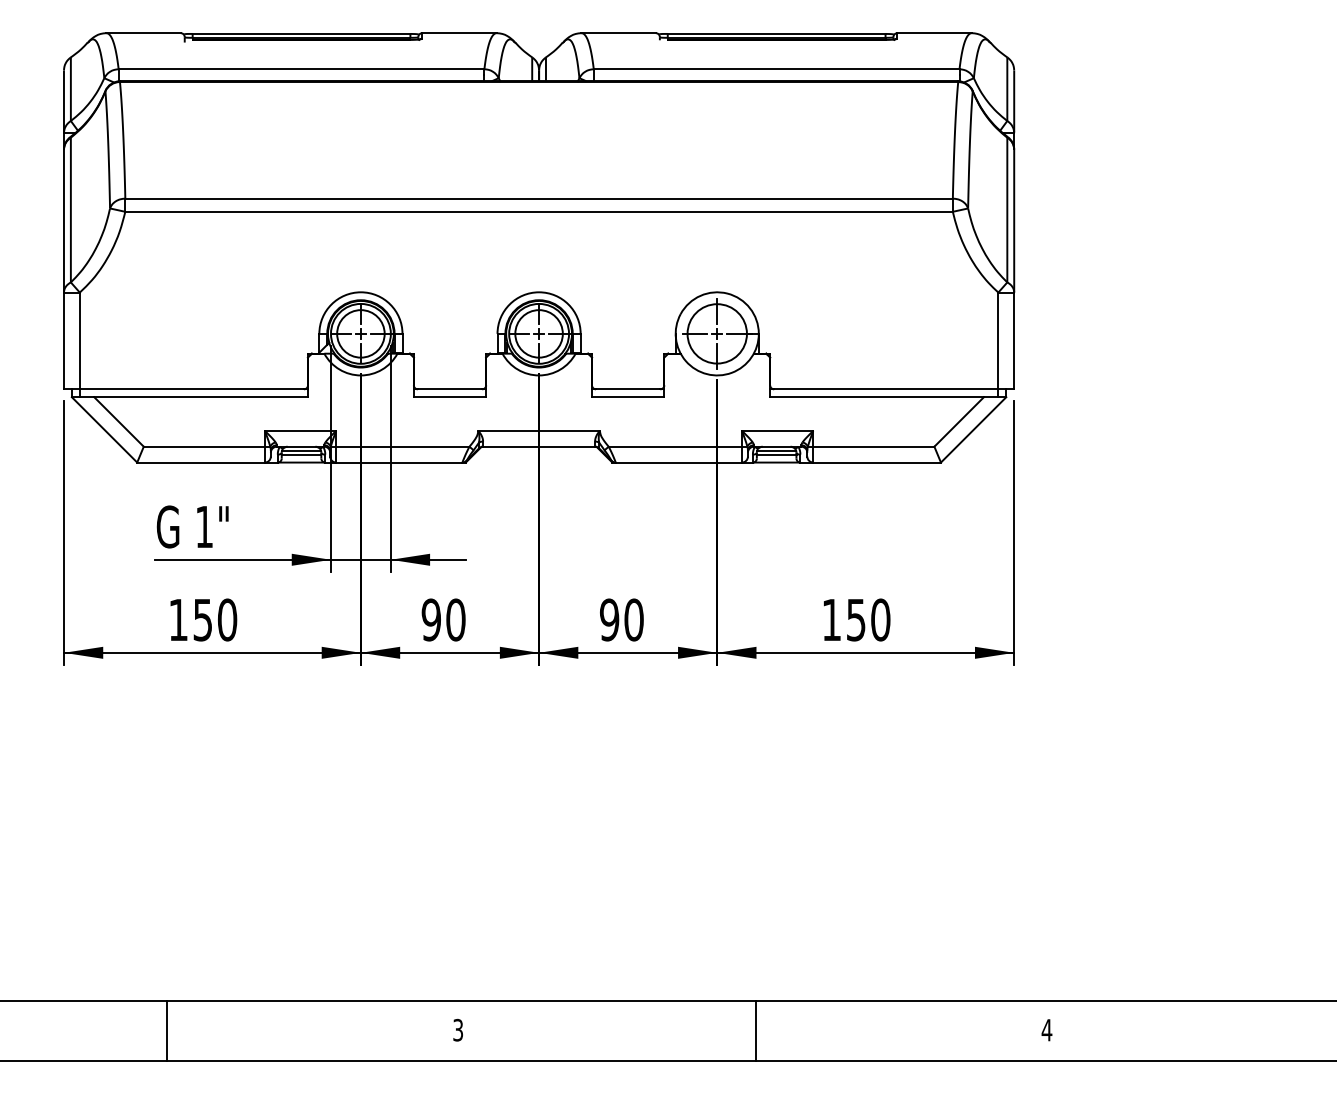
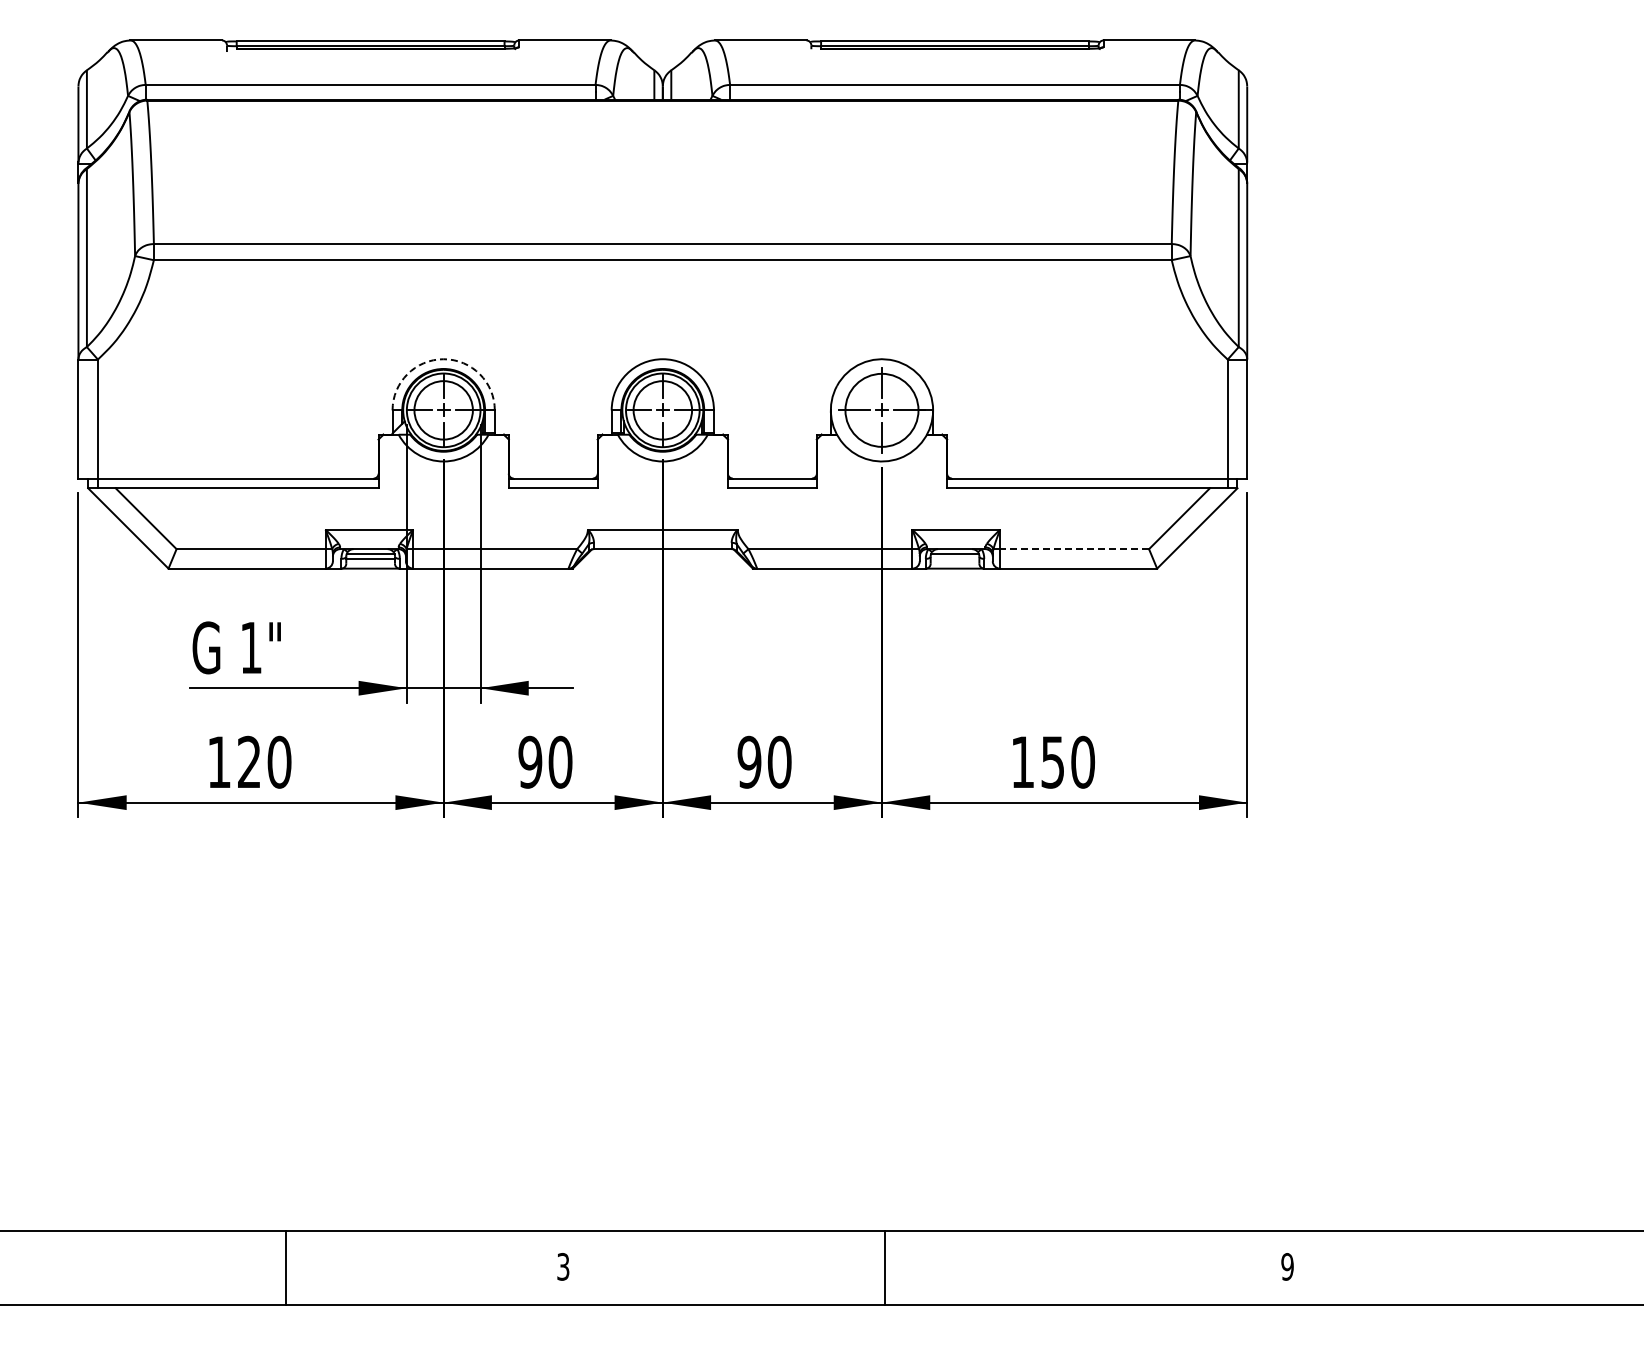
arc: (360, 292) -> (443, 359), solid -> dashed
line: (873, 447) -> (1074, 549), solid -> dashed
line: (776, 455) -> (954, 559), removed
text: (203, 619) -> (249, 761), 150 -> 120
text: (1046, 1029) -> (1287, 1266), 4 -> 9
line: (166, 1030) -> (285, 1267), moved
line: (755, 1030) -> (885, 1267), moved

